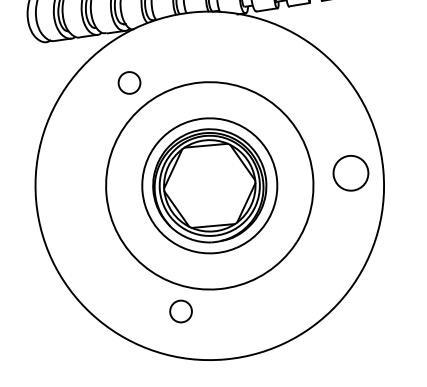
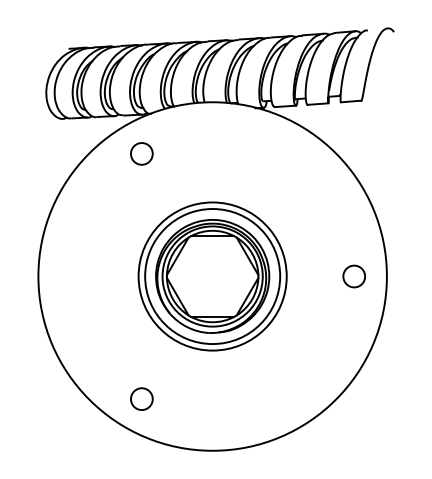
circle: (129, 82) -> (141, 153), moved
circle: (350, 173) -> (353, 276), size x0.62
circle: (209, 185) -> (212, 276), size x0.71
circle: (180, 310) -> (141, 398), moved

